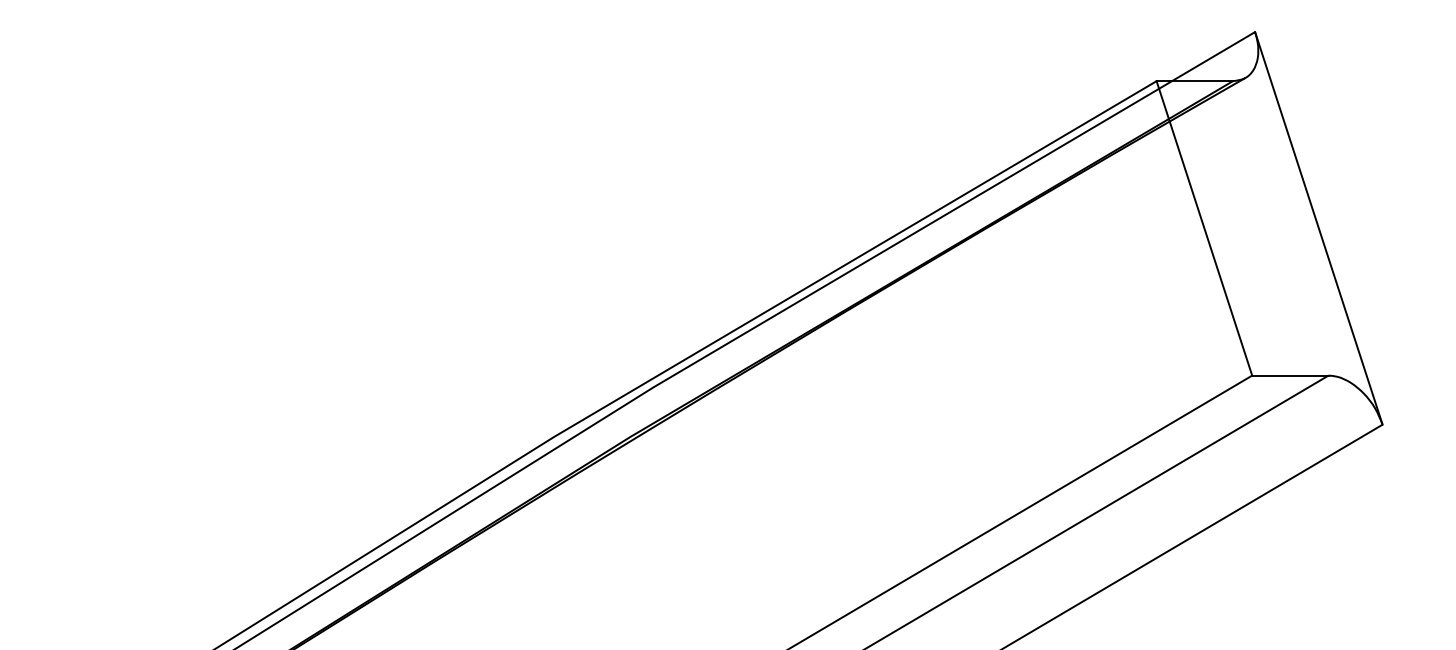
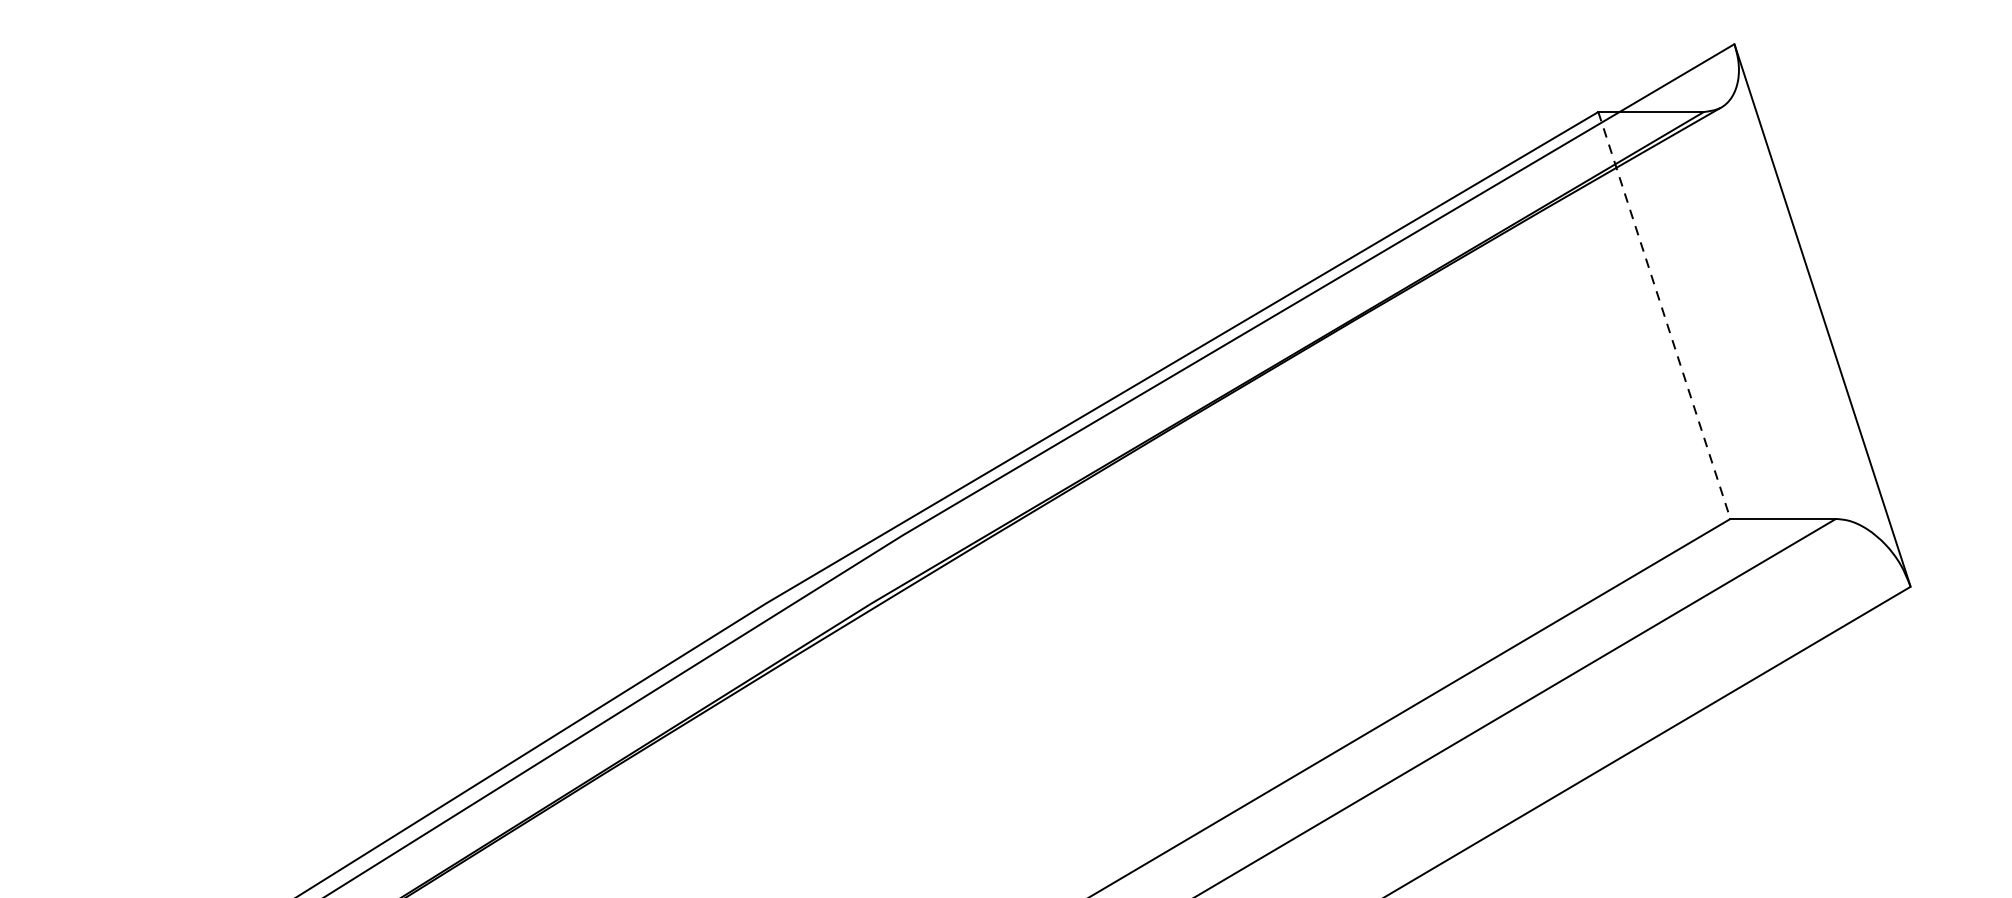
line: (1204, 228) -> (1664, 315), solid -> dashed

